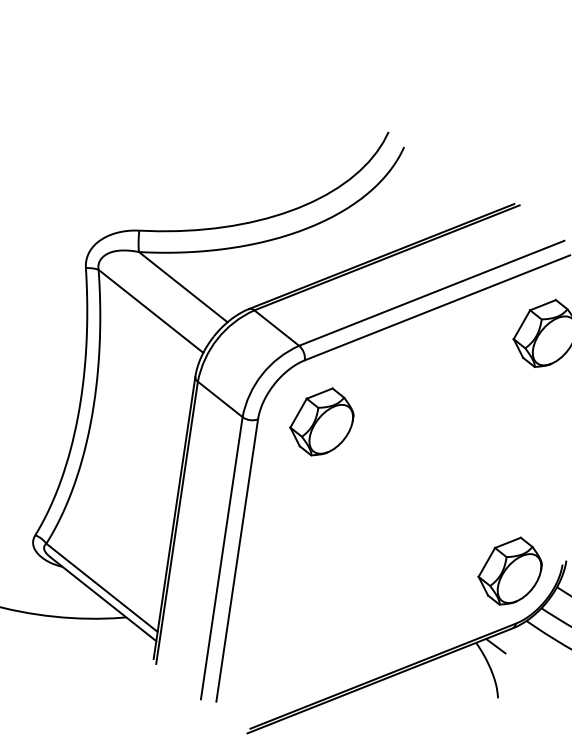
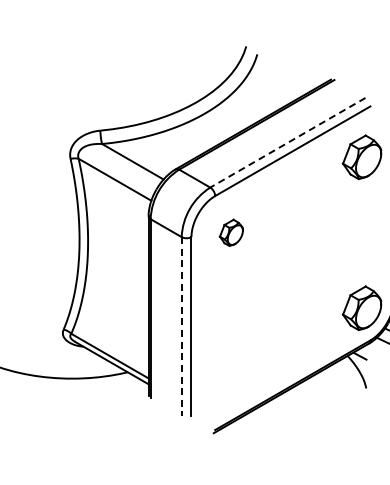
line: (431, 292) -> (287, 142), solid -> dashed
part: (322, 421) -> (231, 232), size x0.6
line: (221, 557) -> (181, 326), solid -> dashed

